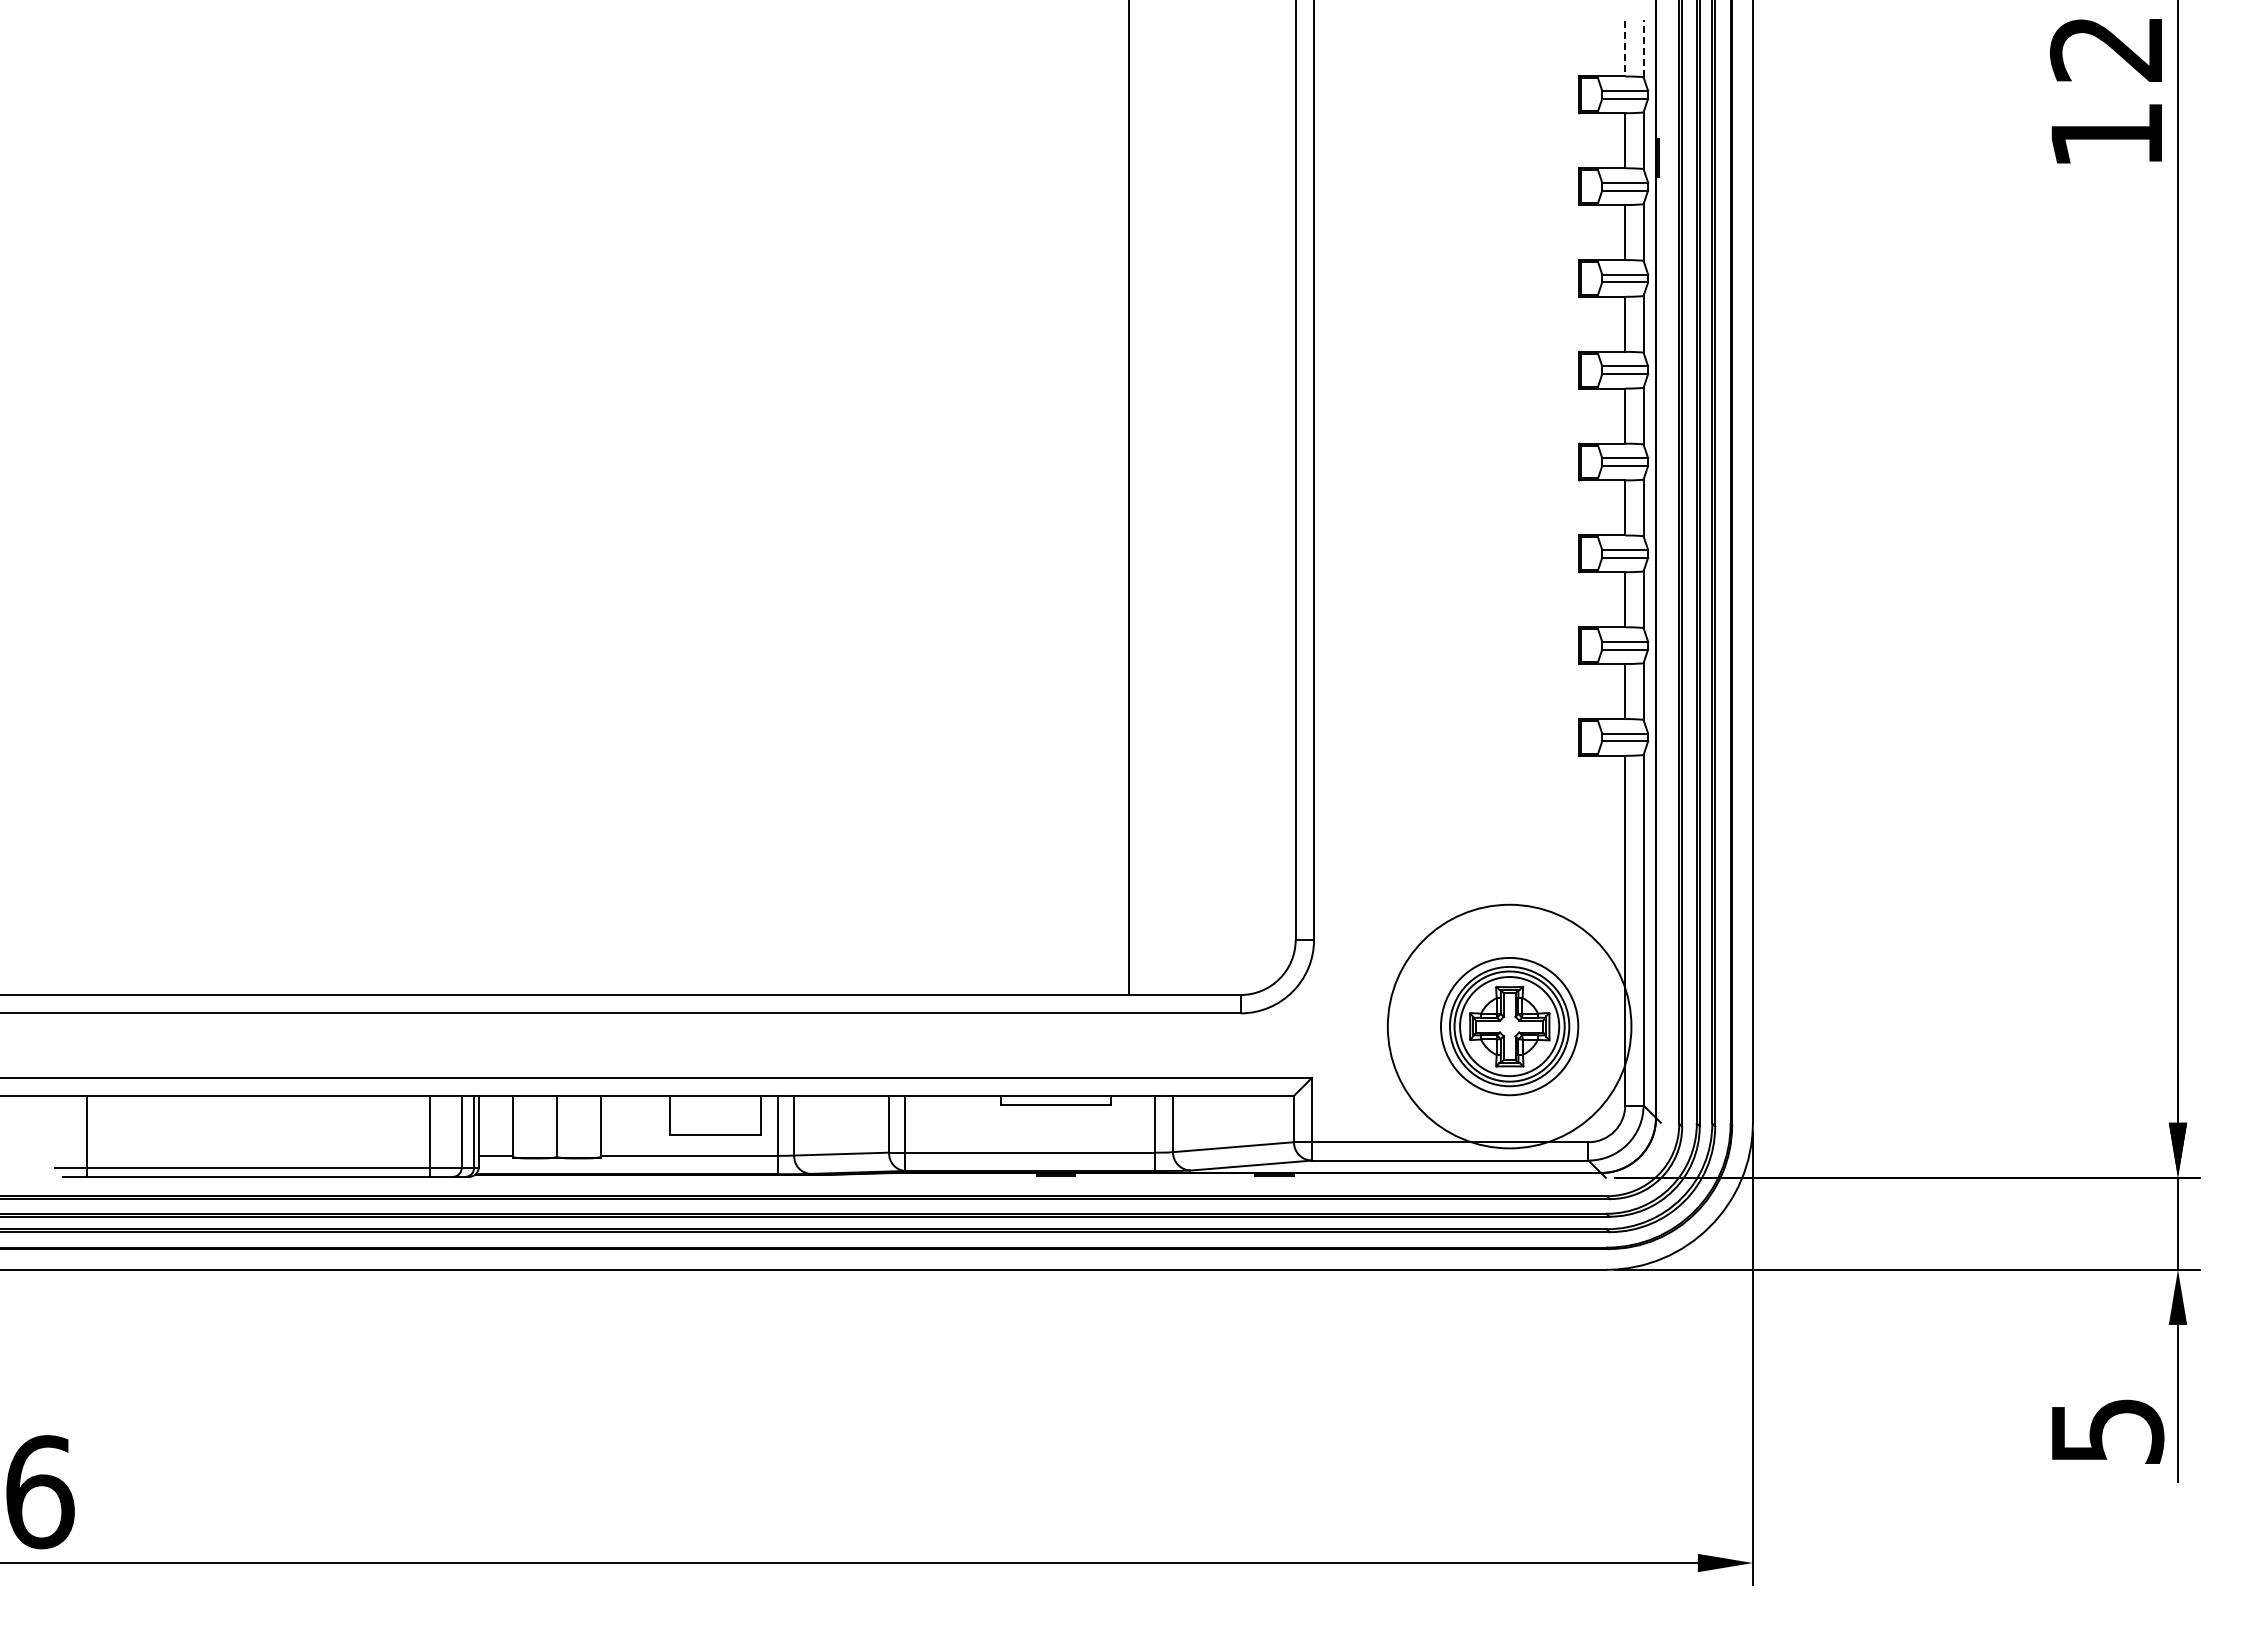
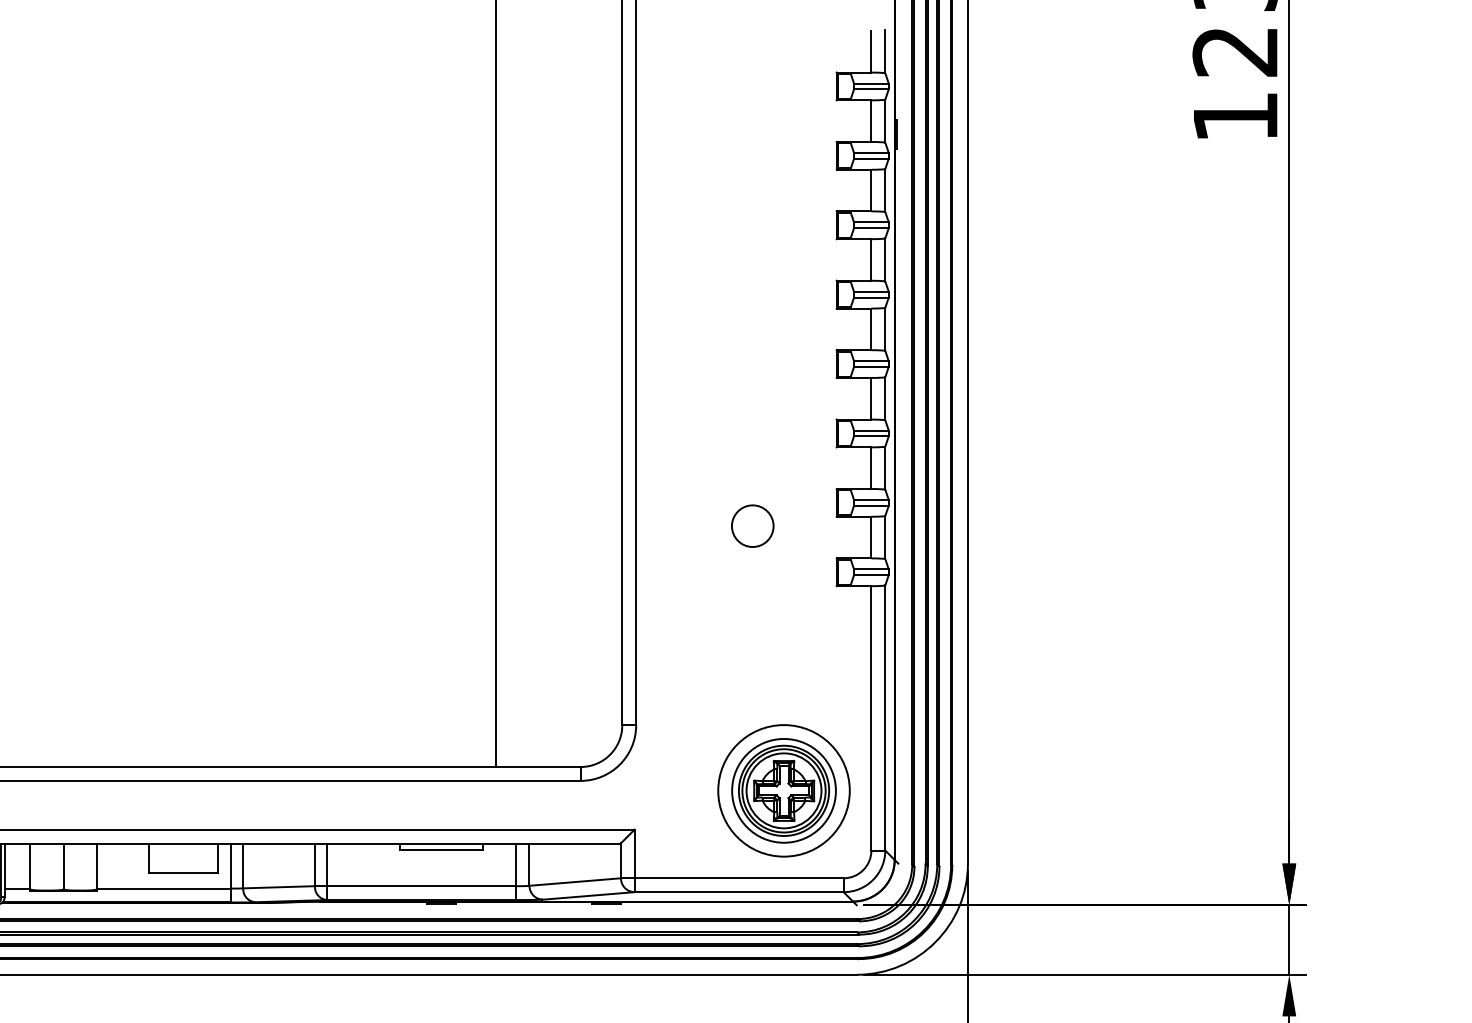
line: (1625, 48) -> (871, 51), dashed -> solid
line: (1643, 48) -> (885, 51), dashed -> solid
circle: (1467, 676) -> (752, 526), added
circle: (1509, 1026) -> (783, 790), size x0.71

